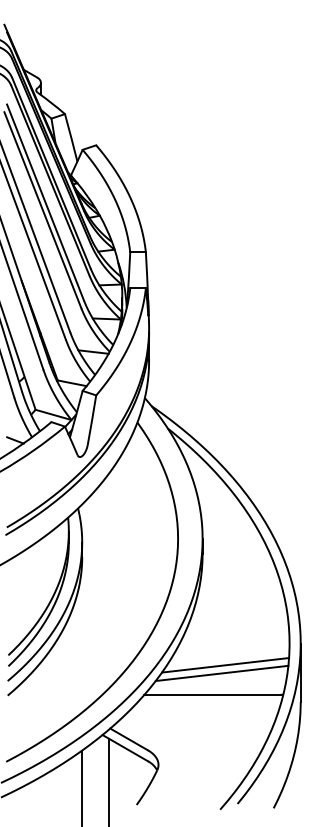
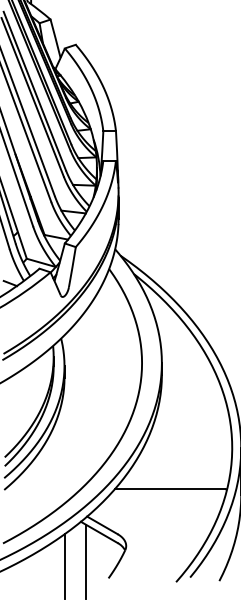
line: (225, 665) -> (180, 465), removed
line: (221, 673) -> (177, 472), removed

